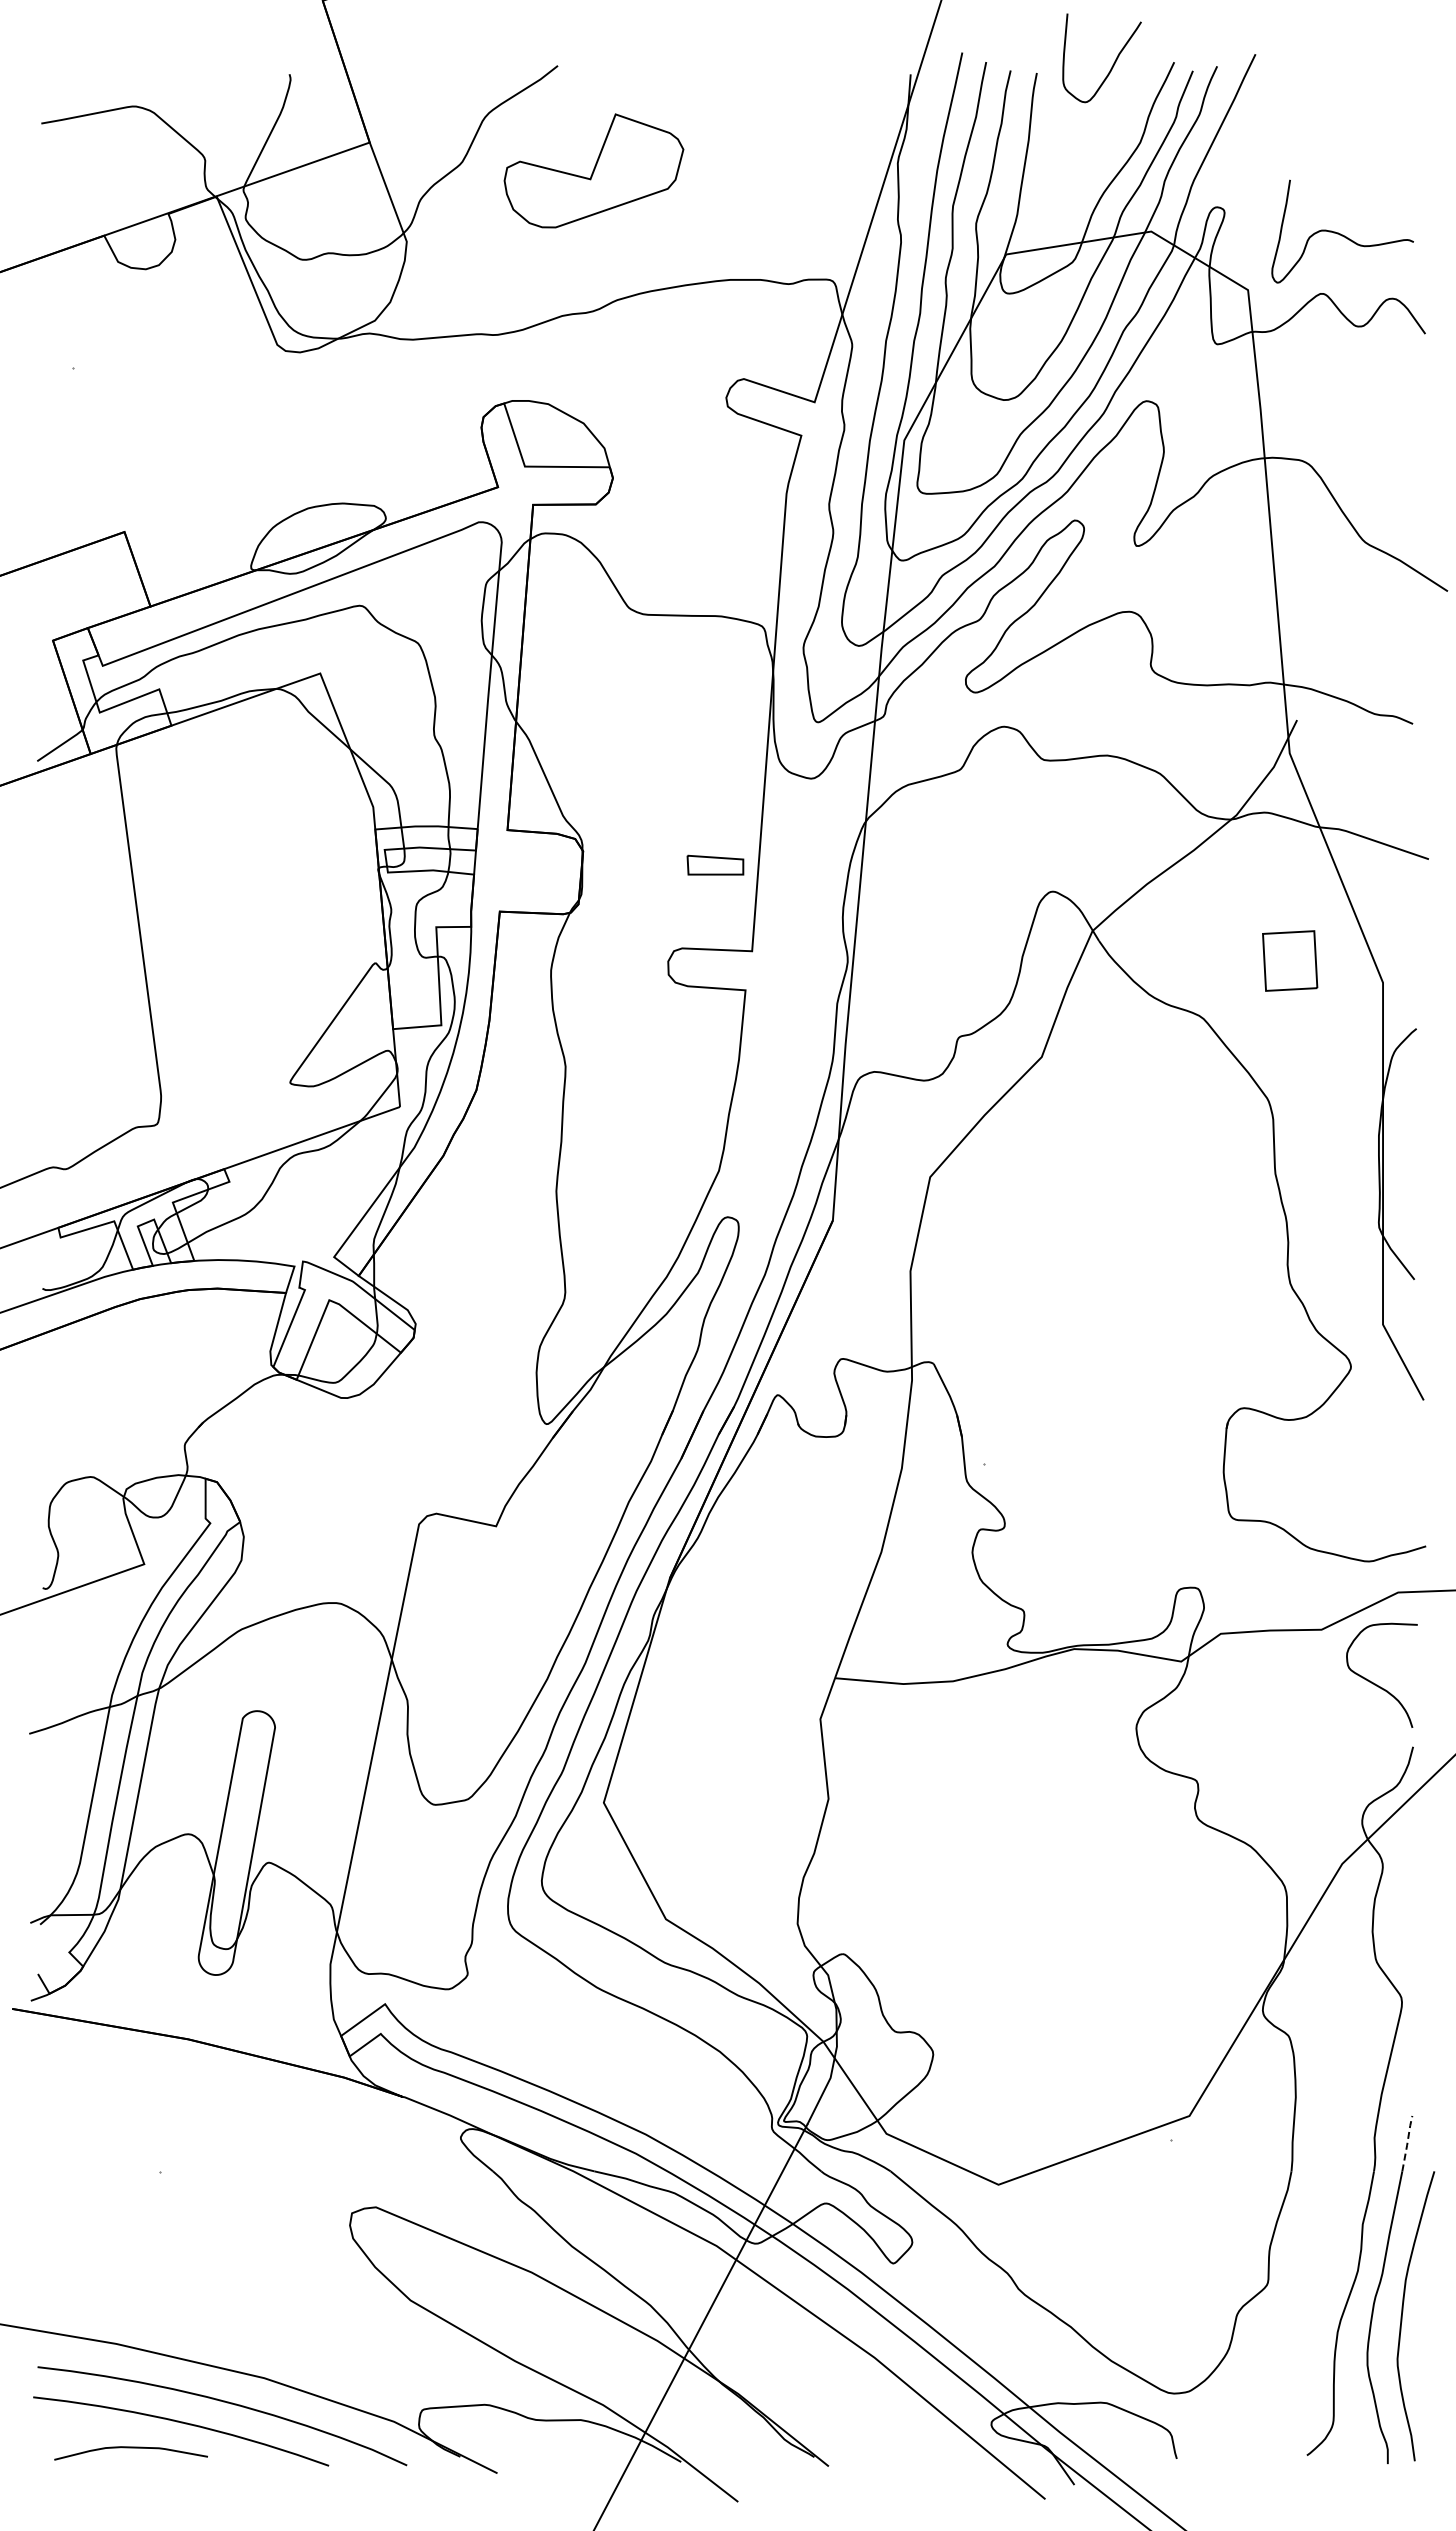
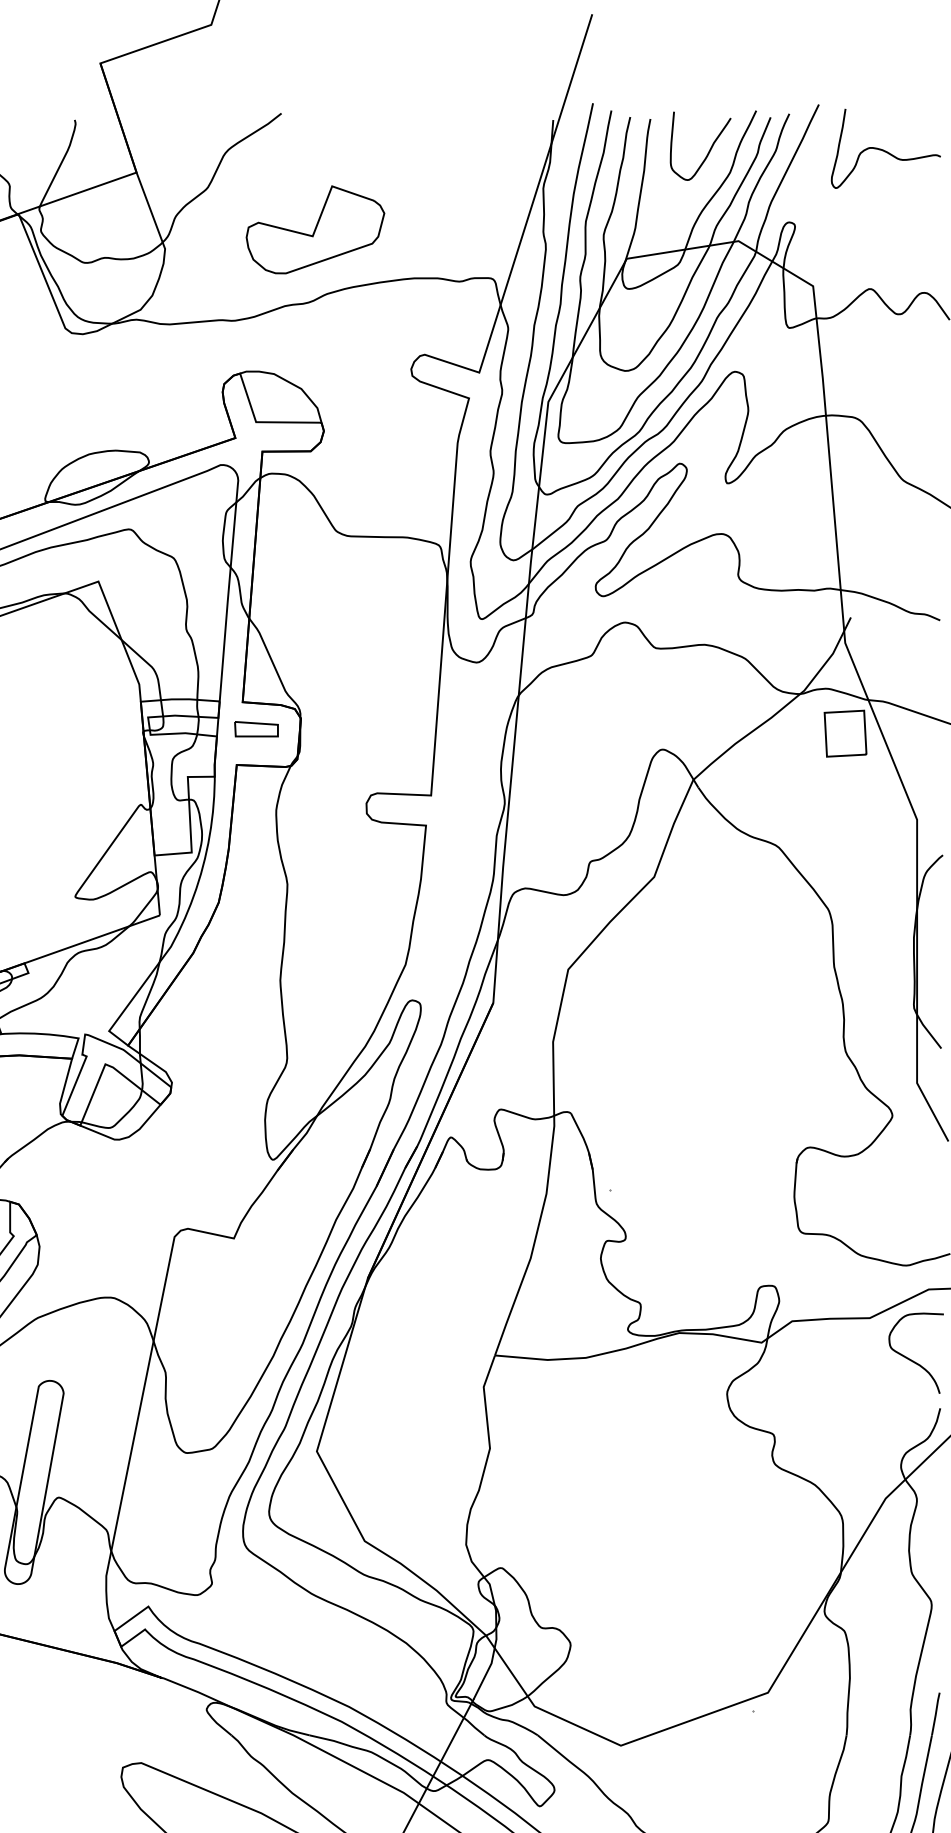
curve: (1111, 66) -> (707, 152), moved
part: (593, 170) -> (315, 229), moved
curve: (1340, 233) -> (884, 150), moved
part: (715, 864) -> (256, 728), moved
part: (1290, 960) -> (845, 733), moved
line: (1407, 2143) -> (935, 1713), dashed -> solid

